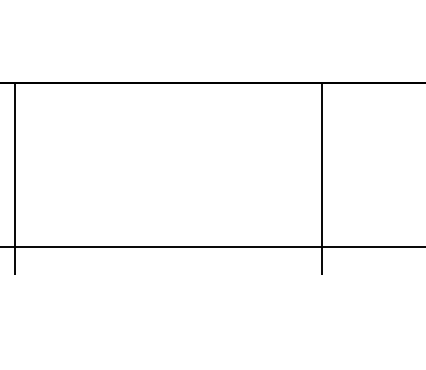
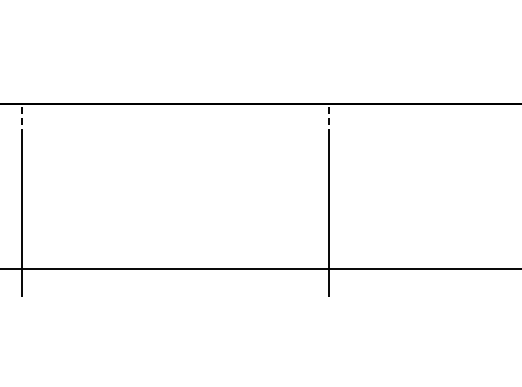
line: (15, 96) -> (21, 118), solid -> dashed
line: (322, 96) -> (328, 118), solid -> dashed

